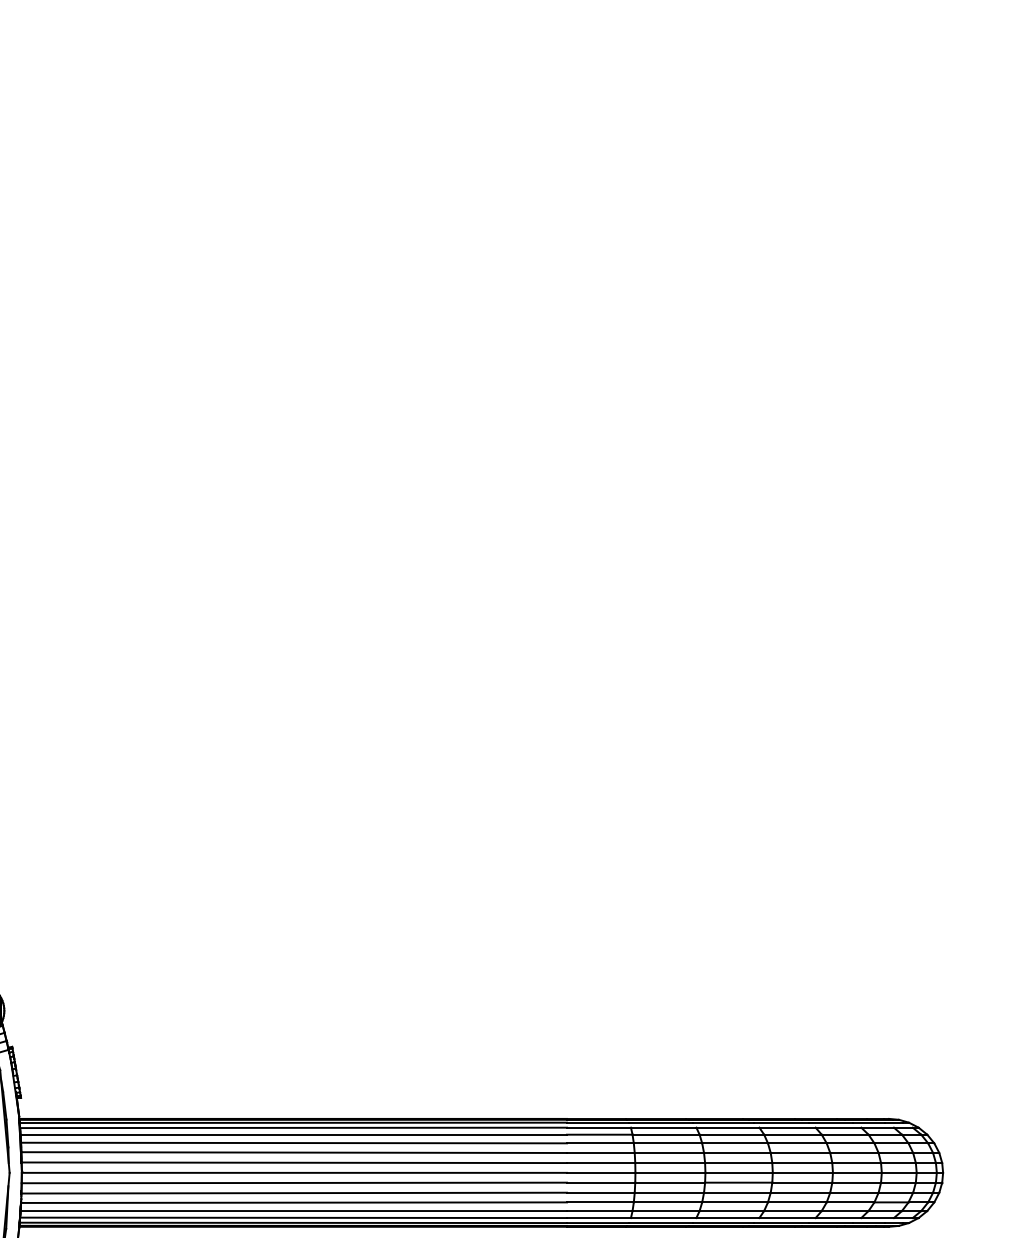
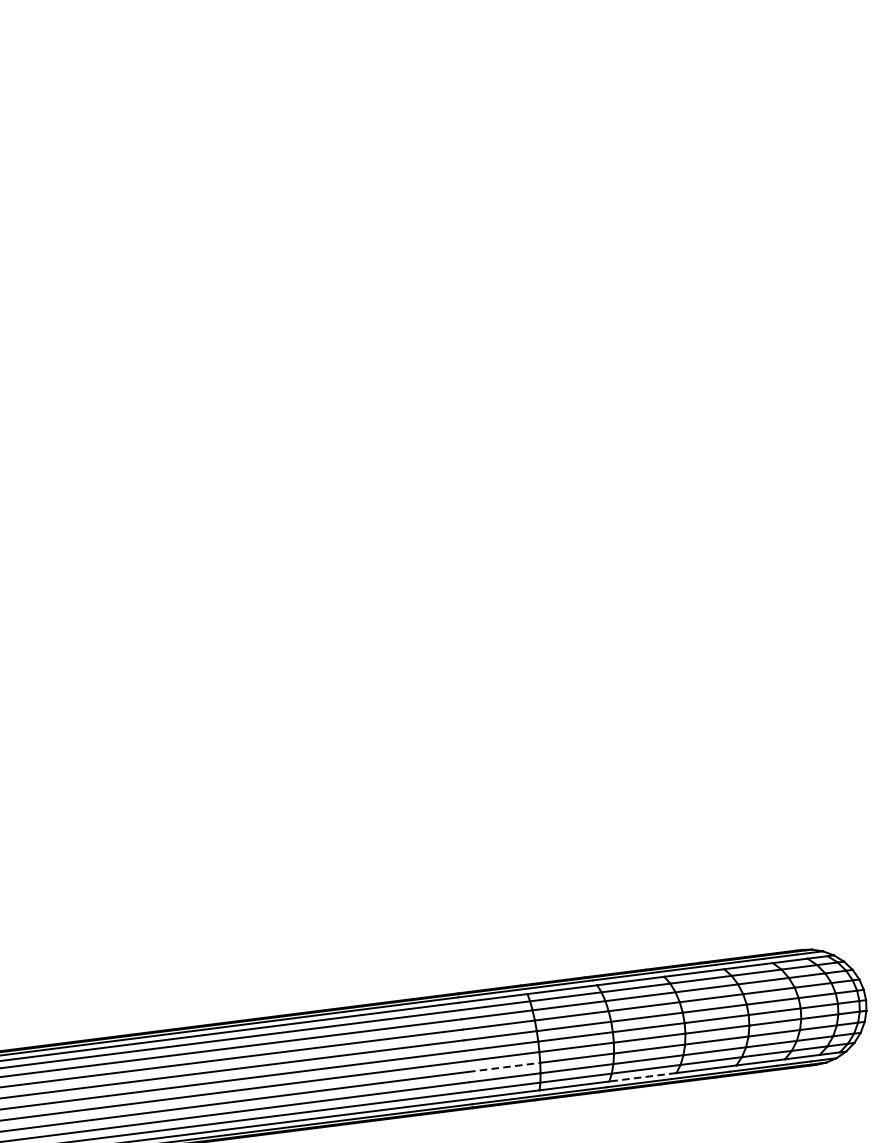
line: (600, 1192) -> (503, 1067), solid -> dashed
line: (727, 1218) -> (642, 1077), solid -> dashed

